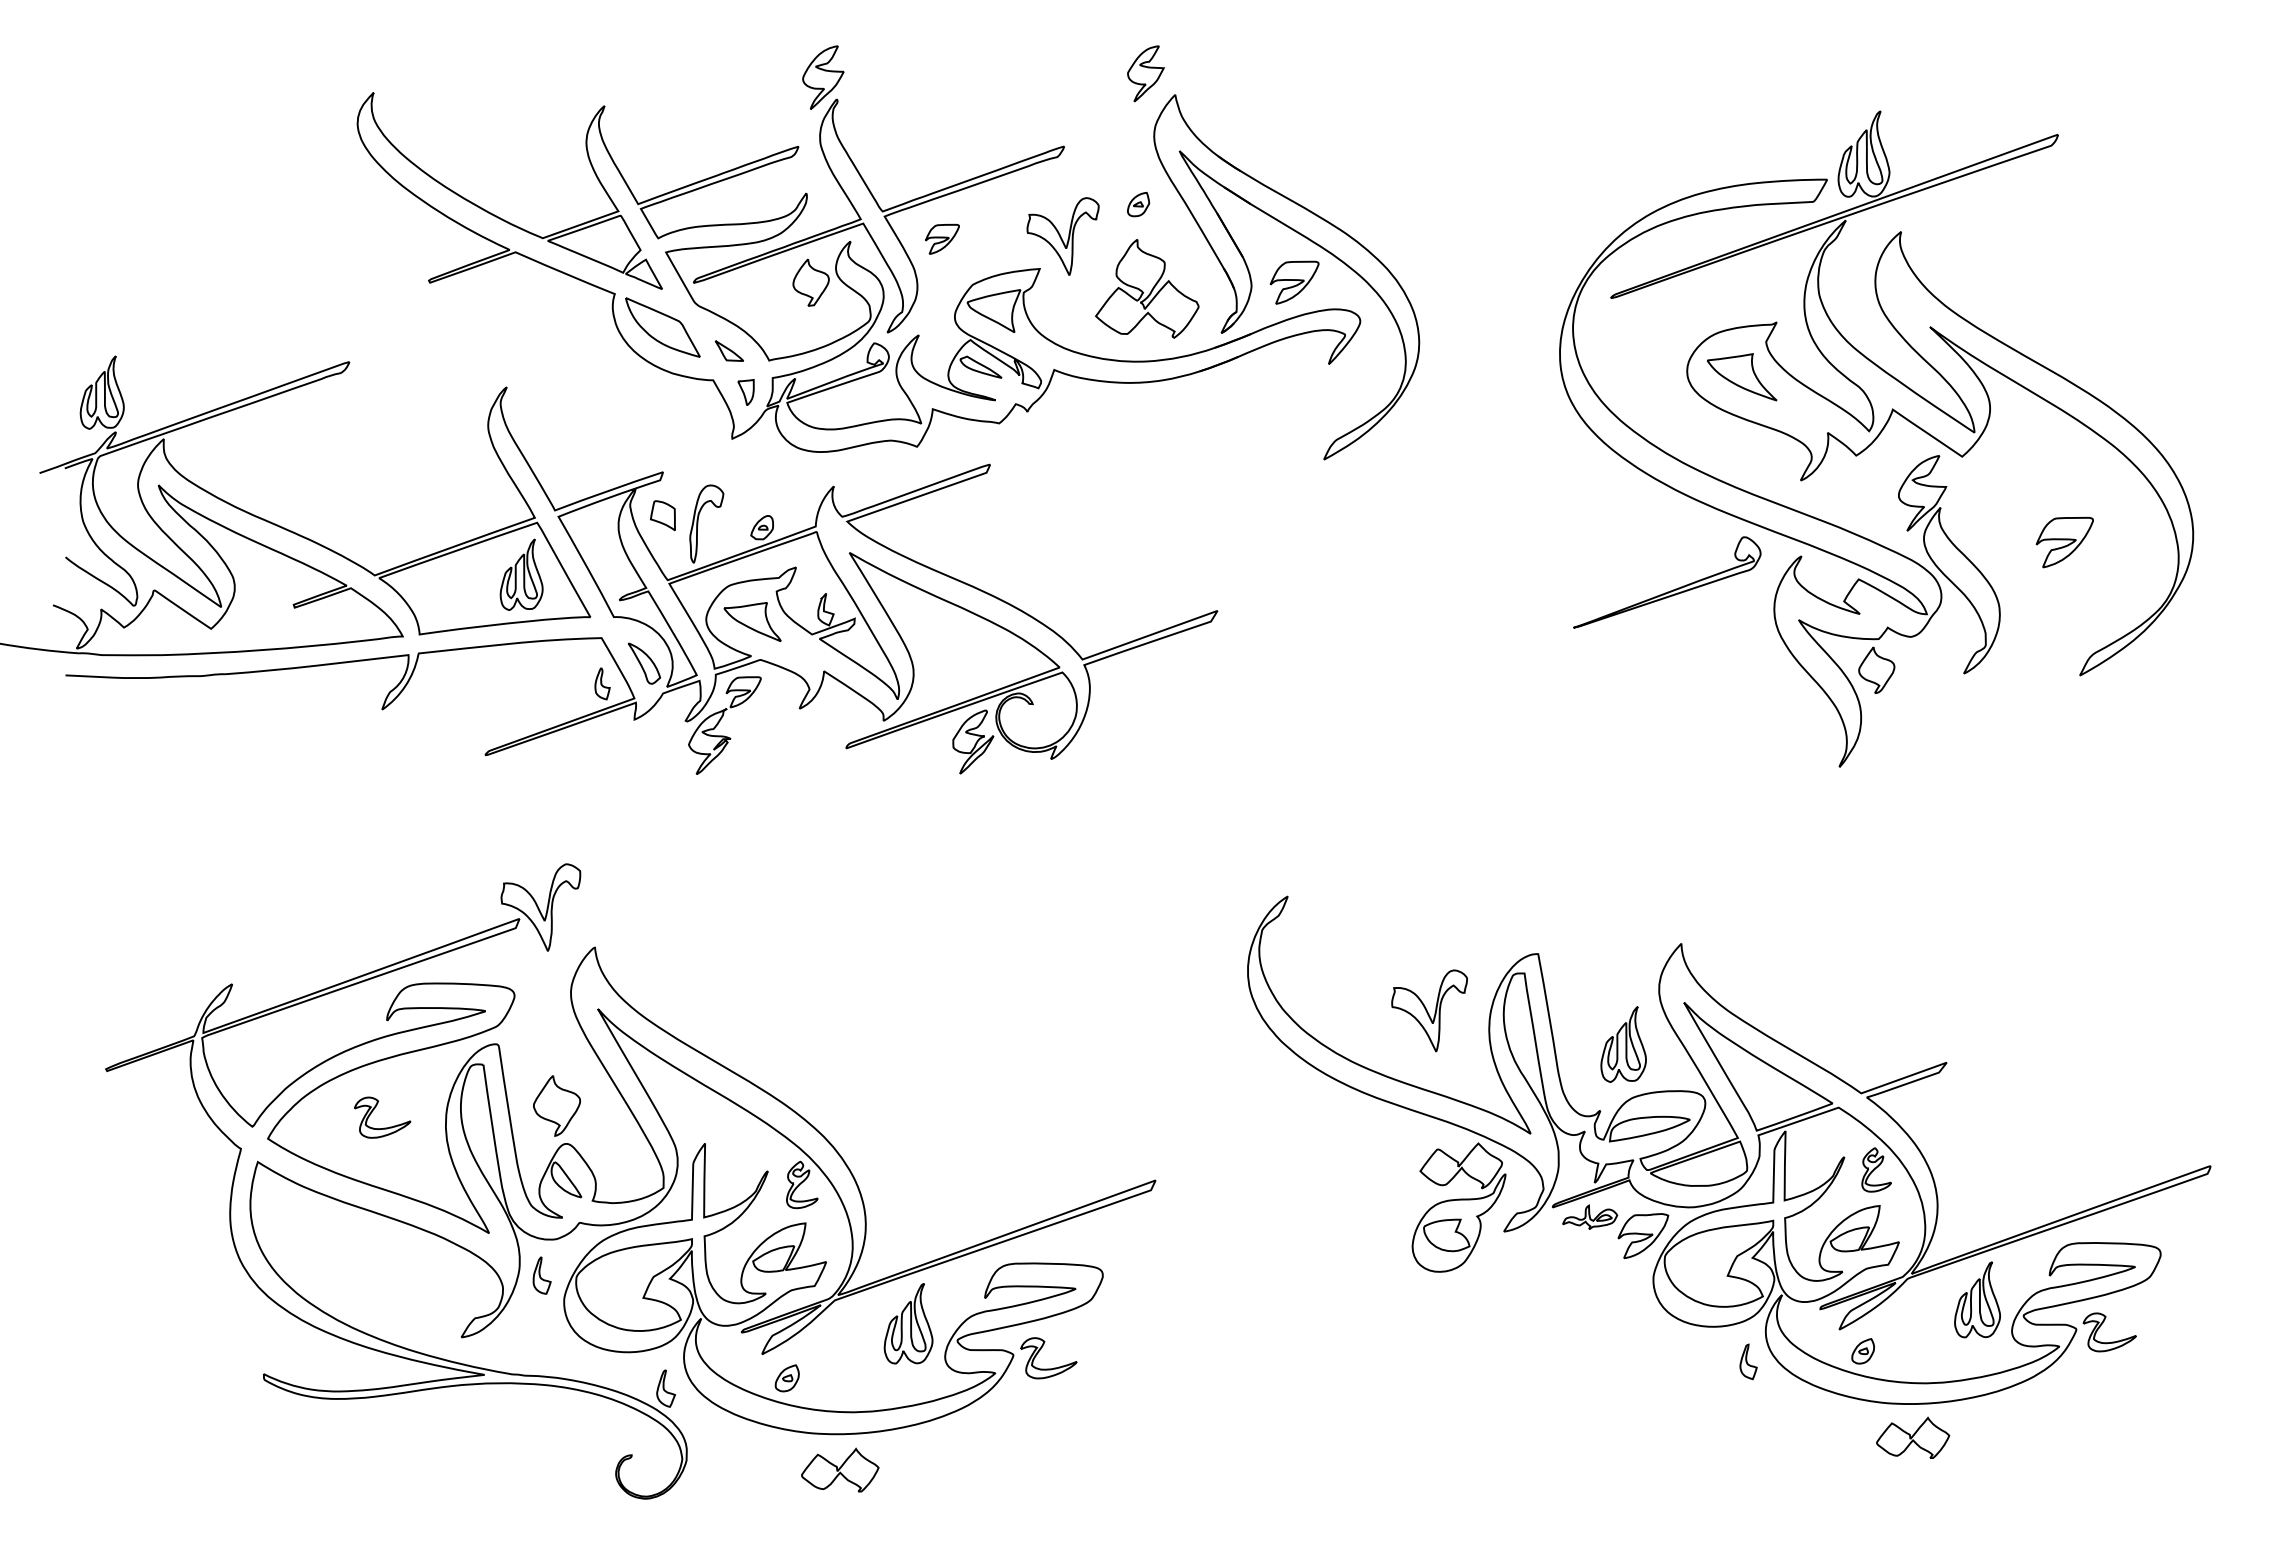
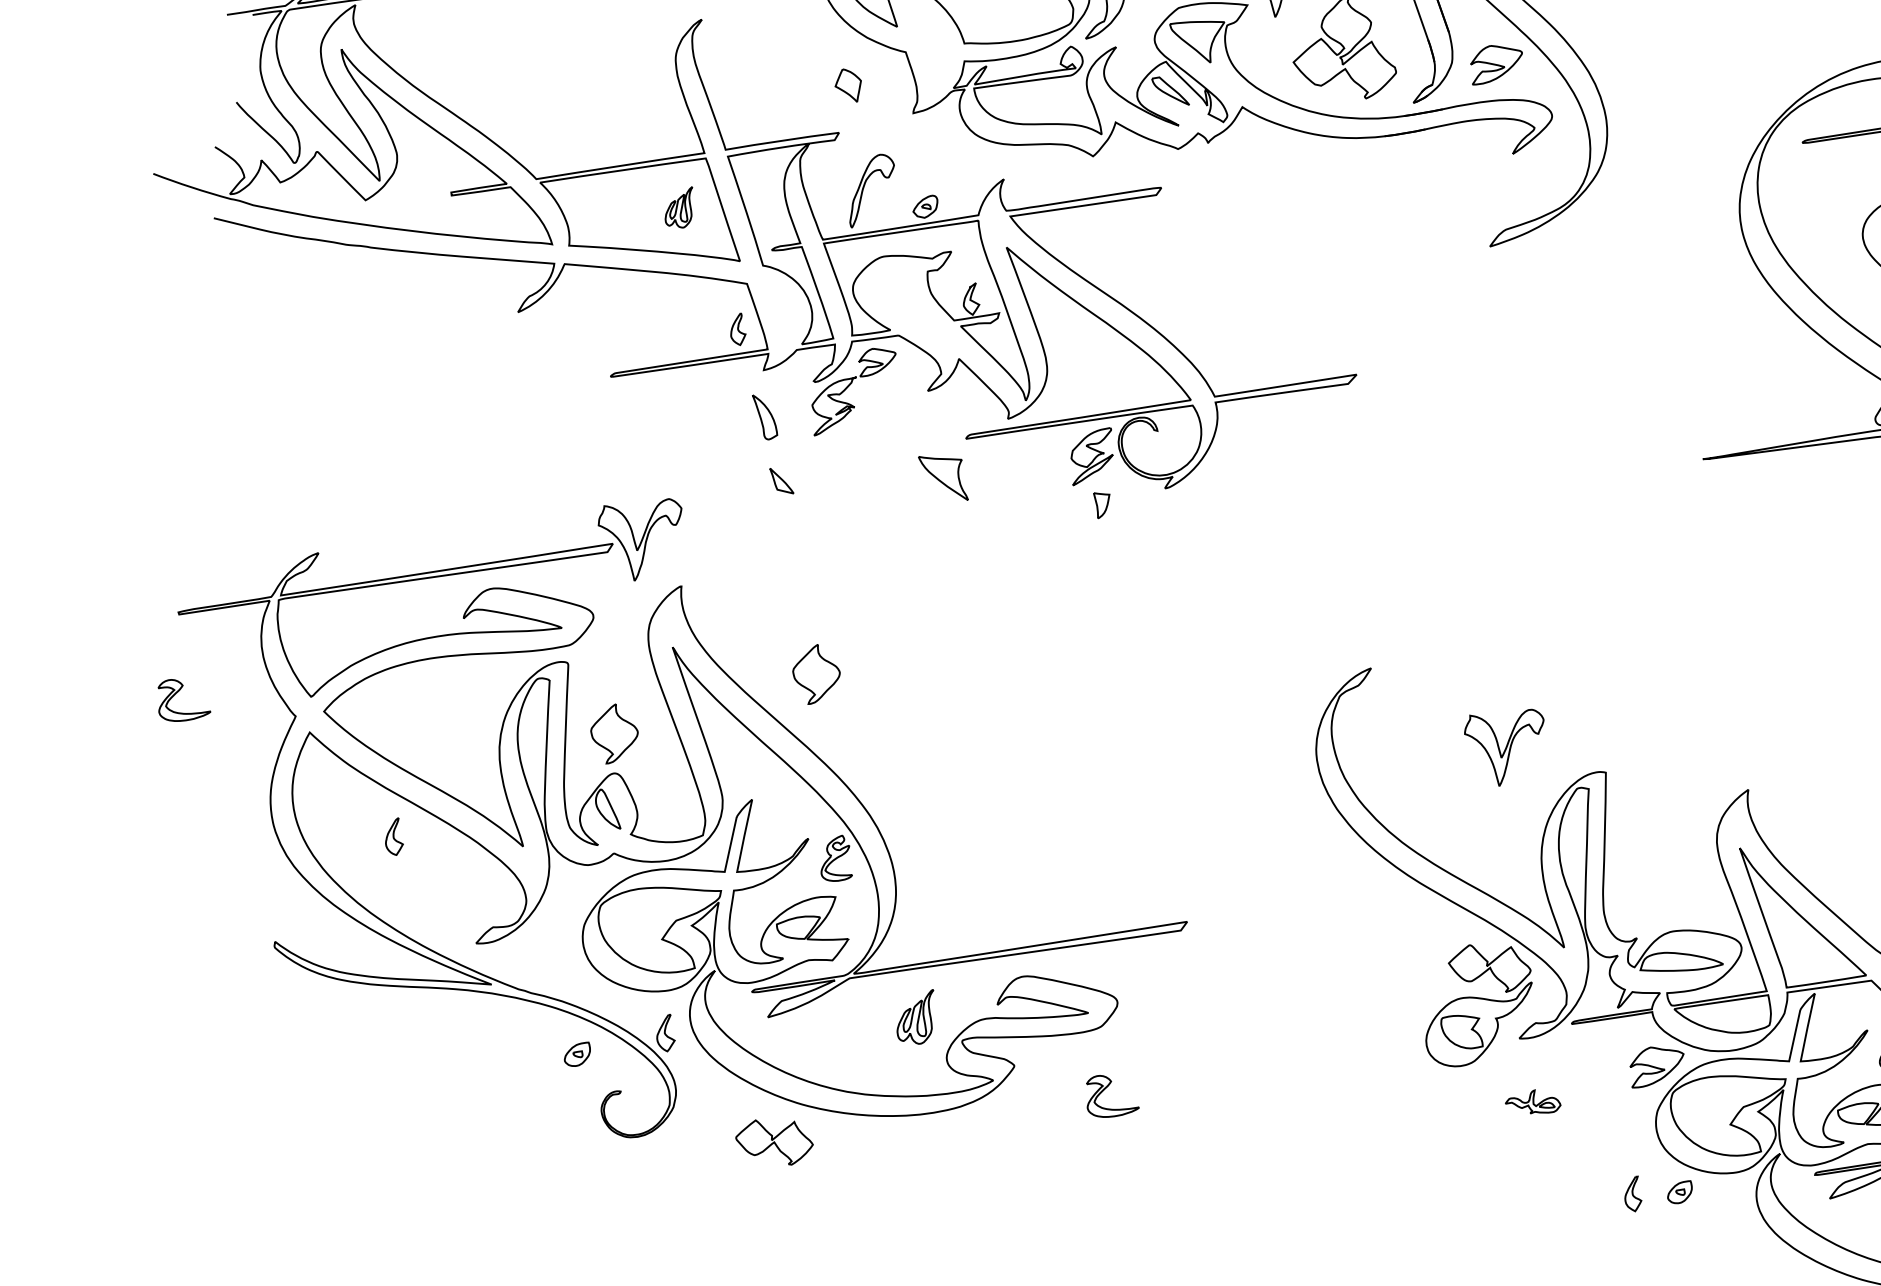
part: (728, 350) -> (781, 480), moved
part: (745, 392) -> (1098, 505), moved
part: (662, 515) -> (847, 84), moved
part: (521, 574) -> (680, 206), size x0.6
part: (752, 621) -> (943, 475), moved
part: (644, 663) -> (764, 418), moved
part: (743, 1008) -> (815, 674), added
part: (1429, 1010) -> (1500, 744), moved
part: (1623, 1044) -> (1672, 877), removed
part: (384, 1127) -> (183, 712), moved
part: (1590, 1216) -> (1534, 1101), moved
part: (541, 1275) -> (395, 836), moved
part: (908, 1323) -> (917, 1015), size x0.7
part: (1862, 1351) -> (1679, 1191), moved
part: (1748, 1361) -> (1634, 1193), moved
part: (1048, 1368) -> (1110, 1108), moved
part: (786, 1378) -> (576, 1053), moved
part: (840, 1469) -> (775, 1139), moved

